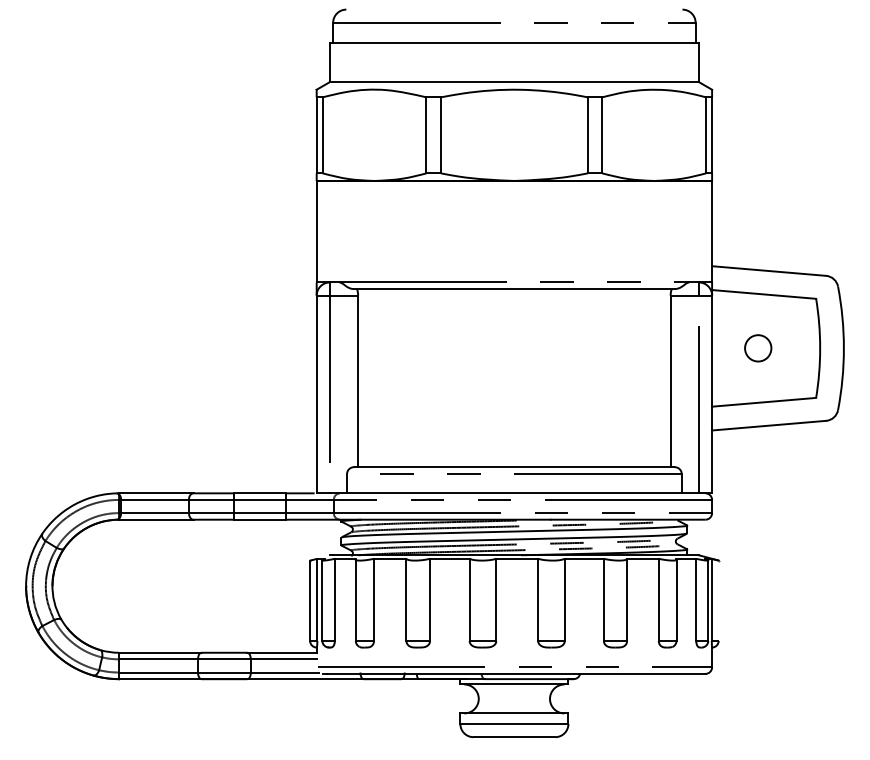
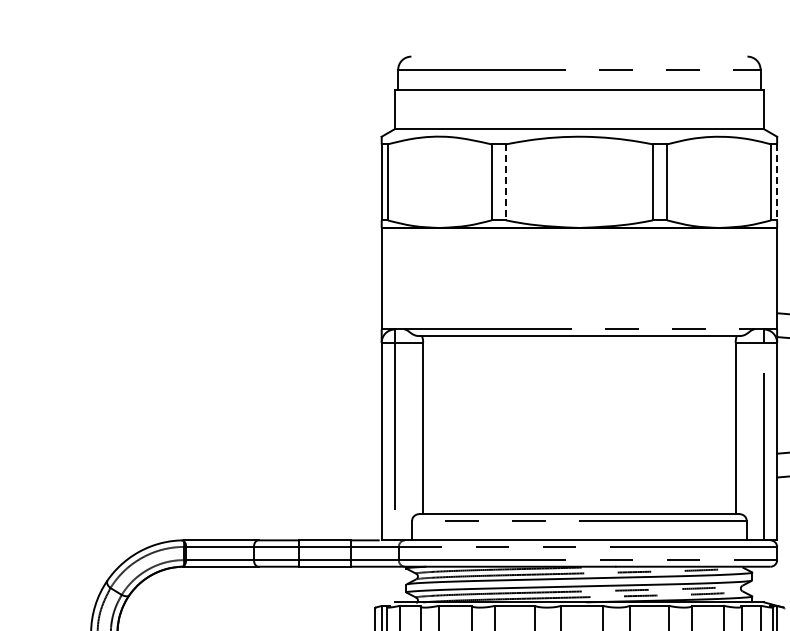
line: (441, 135) -> (506, 182), solid -> dashed
line: (712, 135) -> (777, 182), solid -> dashed

